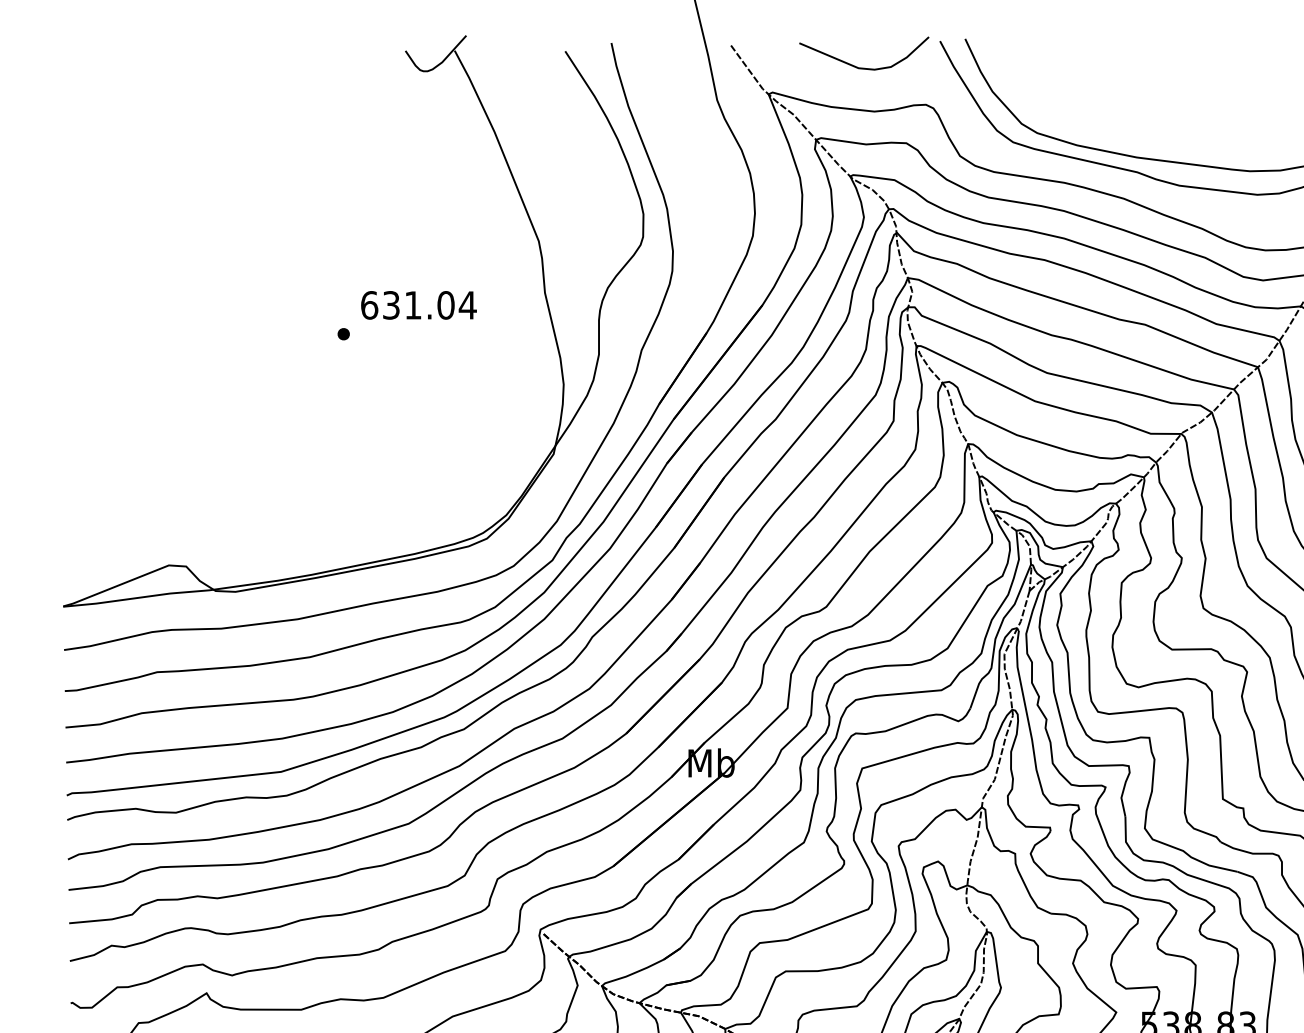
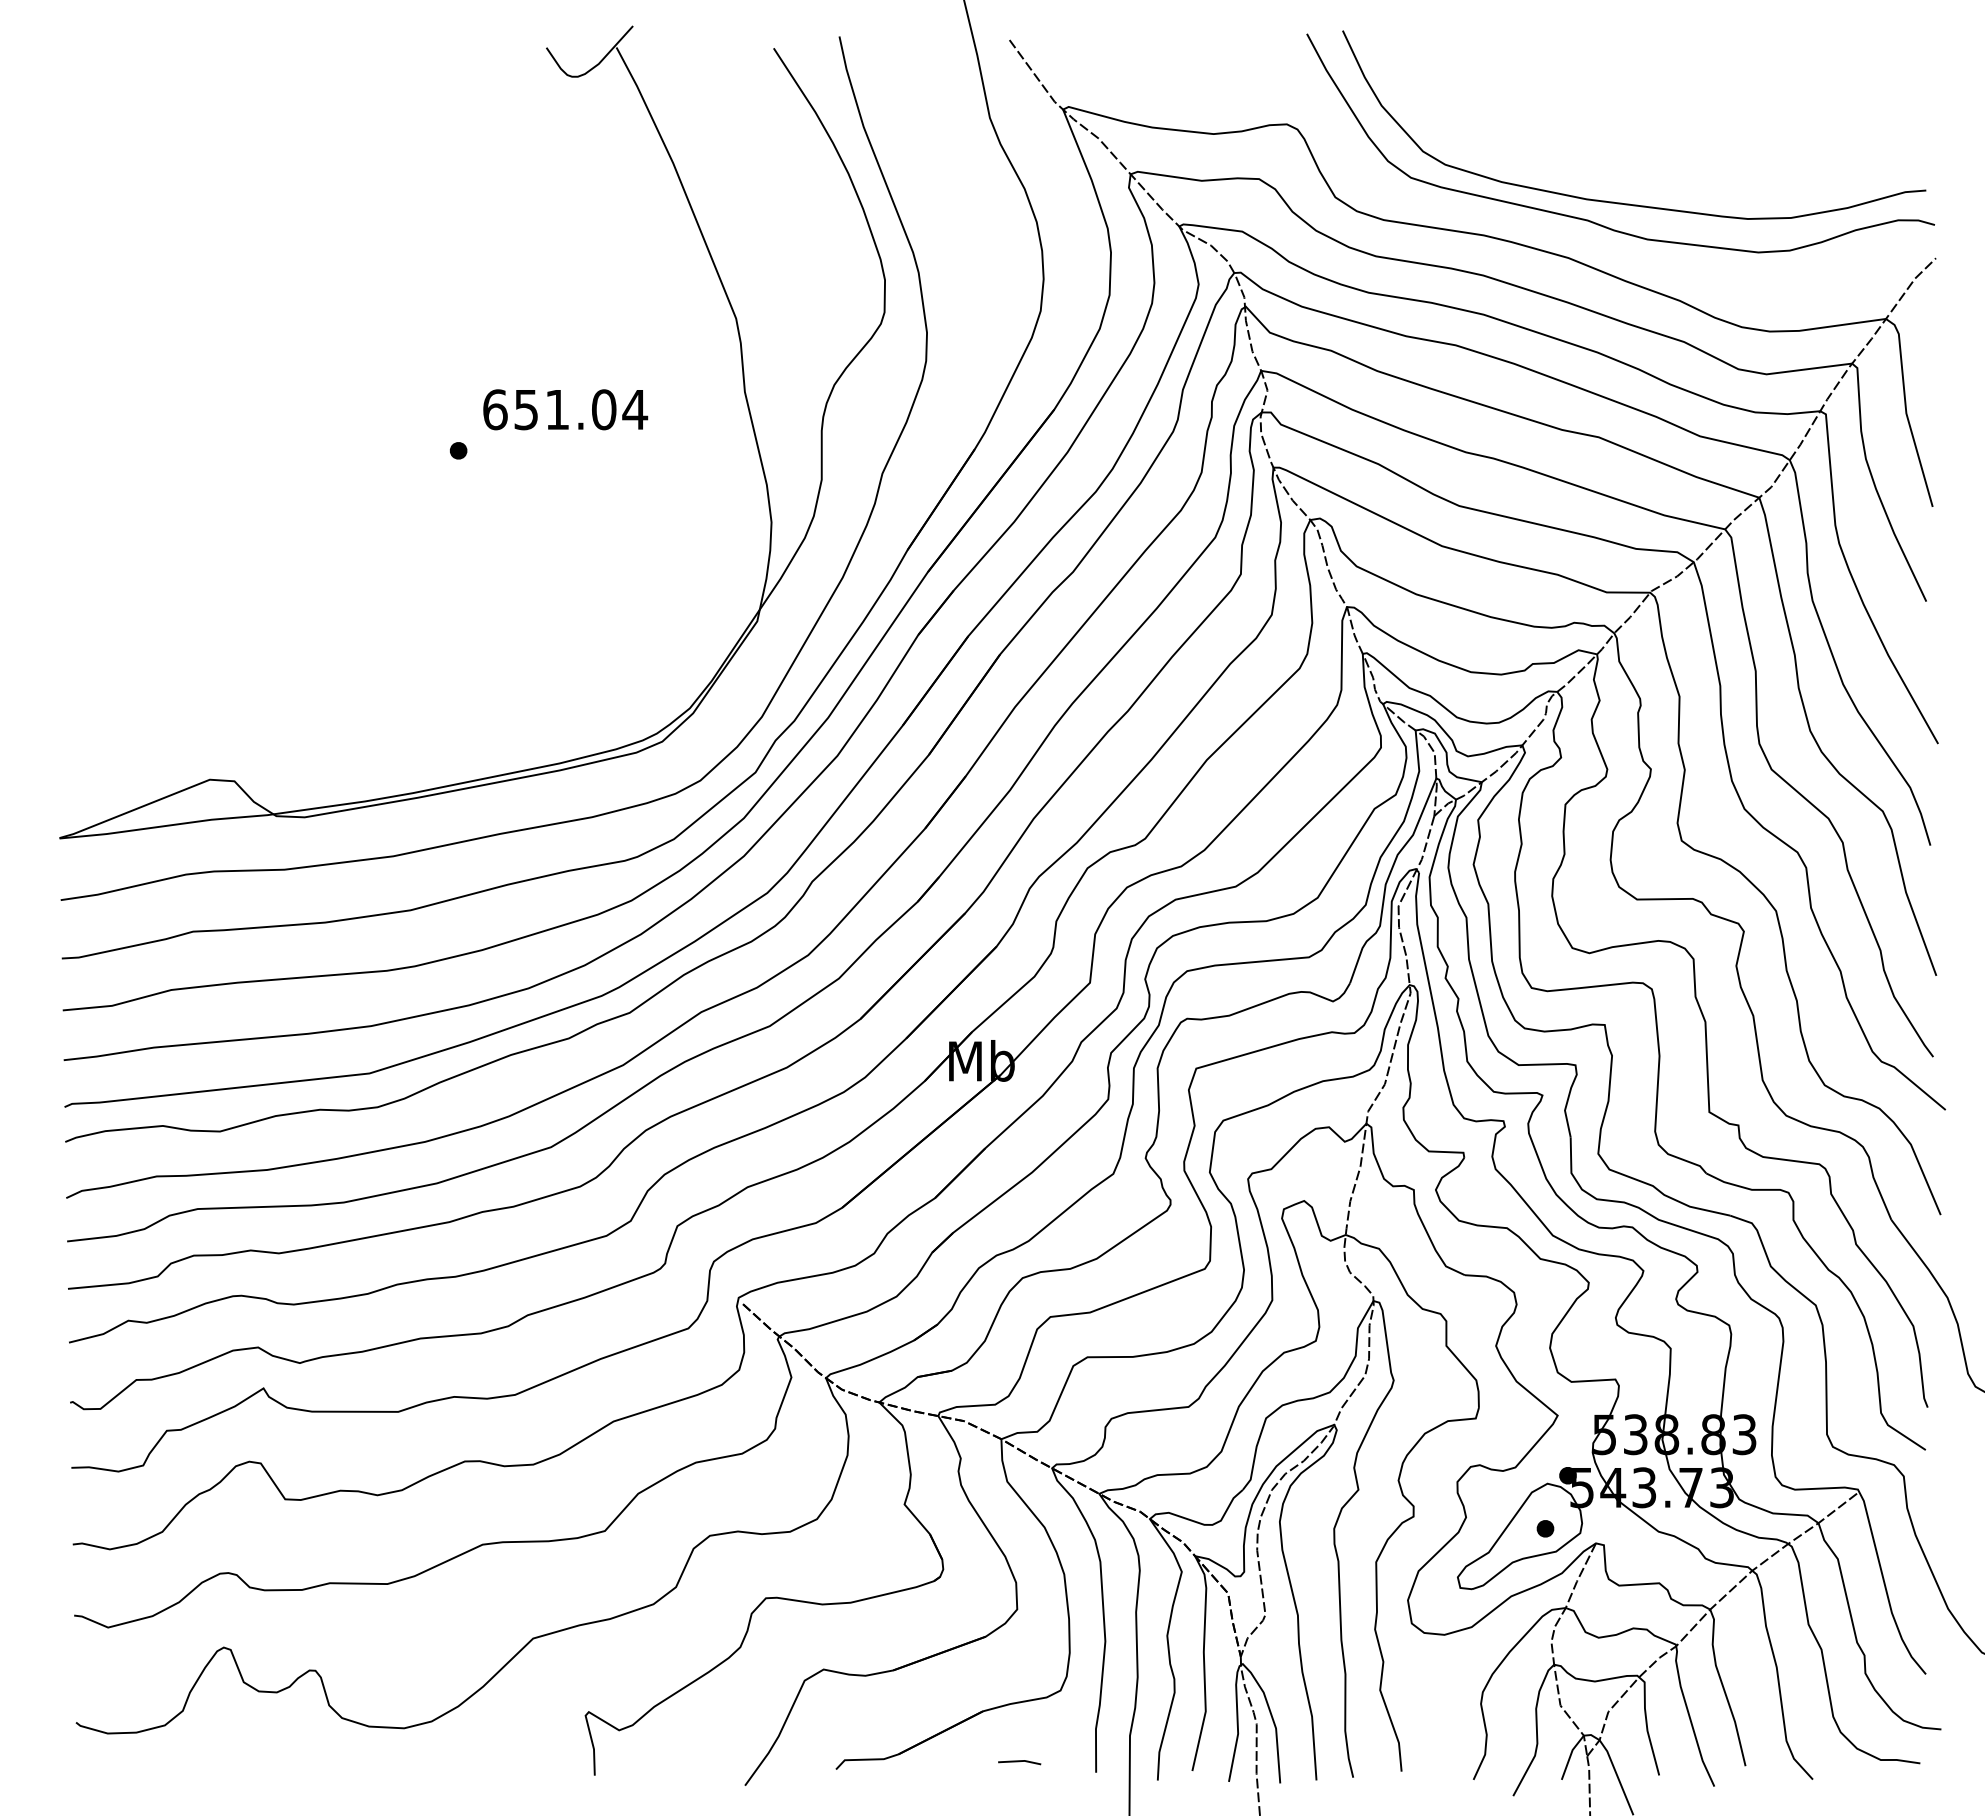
curve: (861, 67) -> (1195, 71), removed
text: (391, 305) -> (526, 409), 631.04 -> 651.04

